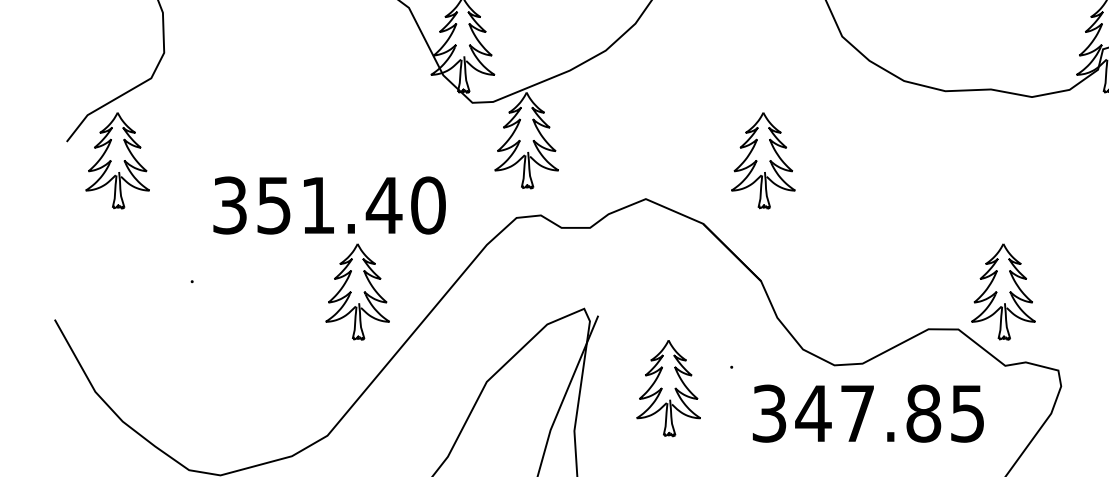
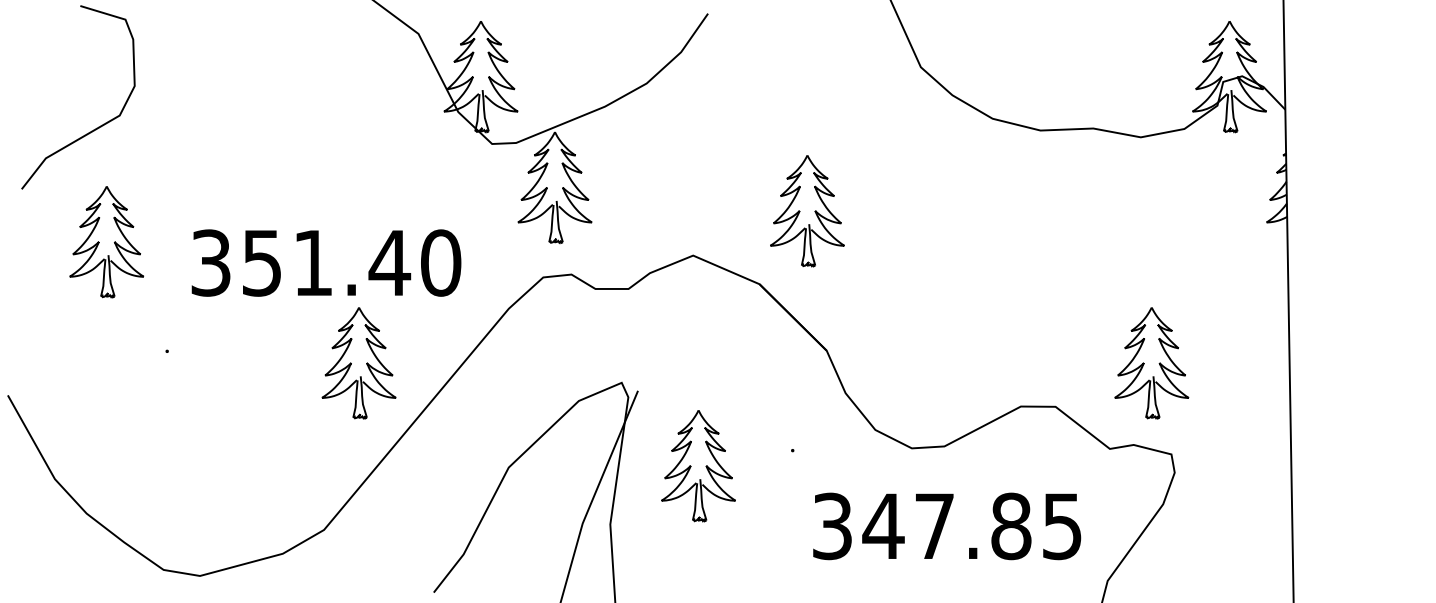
part: (117, 161) -> (106, 242), moved
part: (763, 161) -> (807, 211), moved
part: (1003, 292) -> (1151, 363), moved
part: (668, 388) -> (698, 466), moved
text: (868, 413) -> (947, 526), moved

